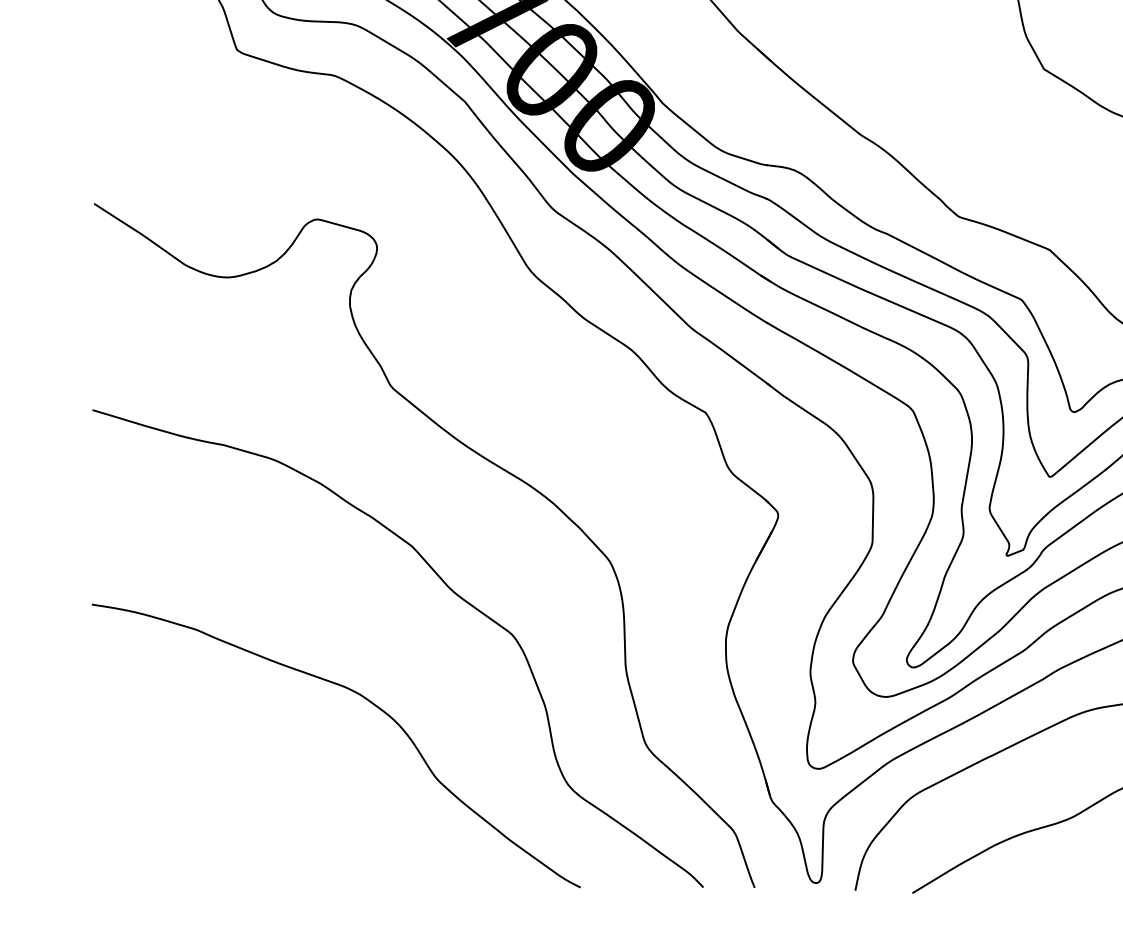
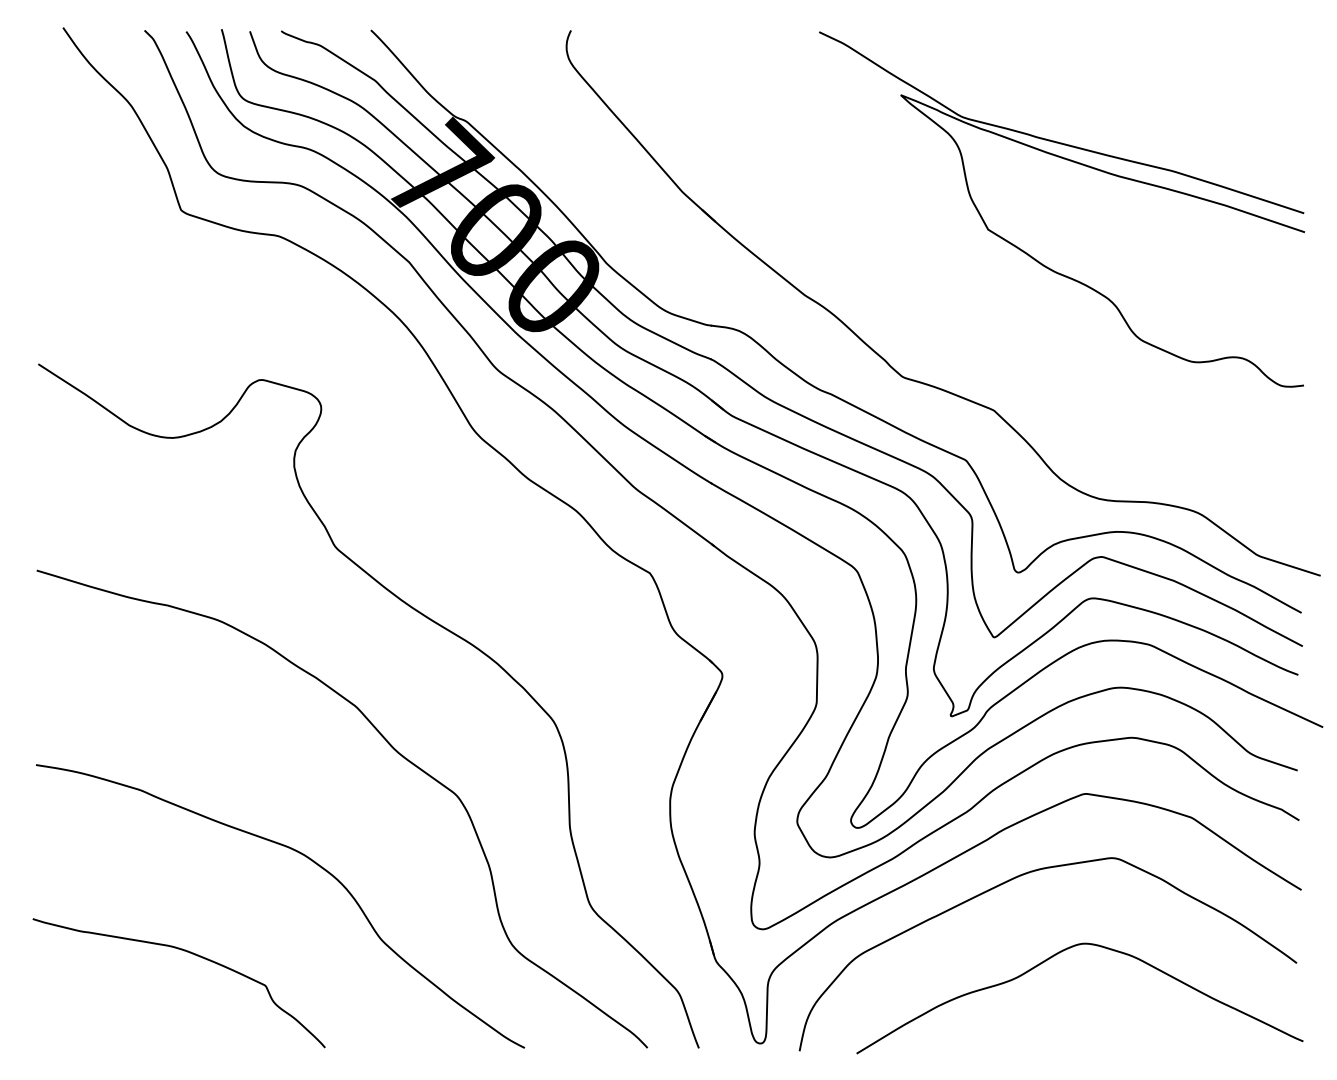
curve: (245, 793) -> (189, 953), added

